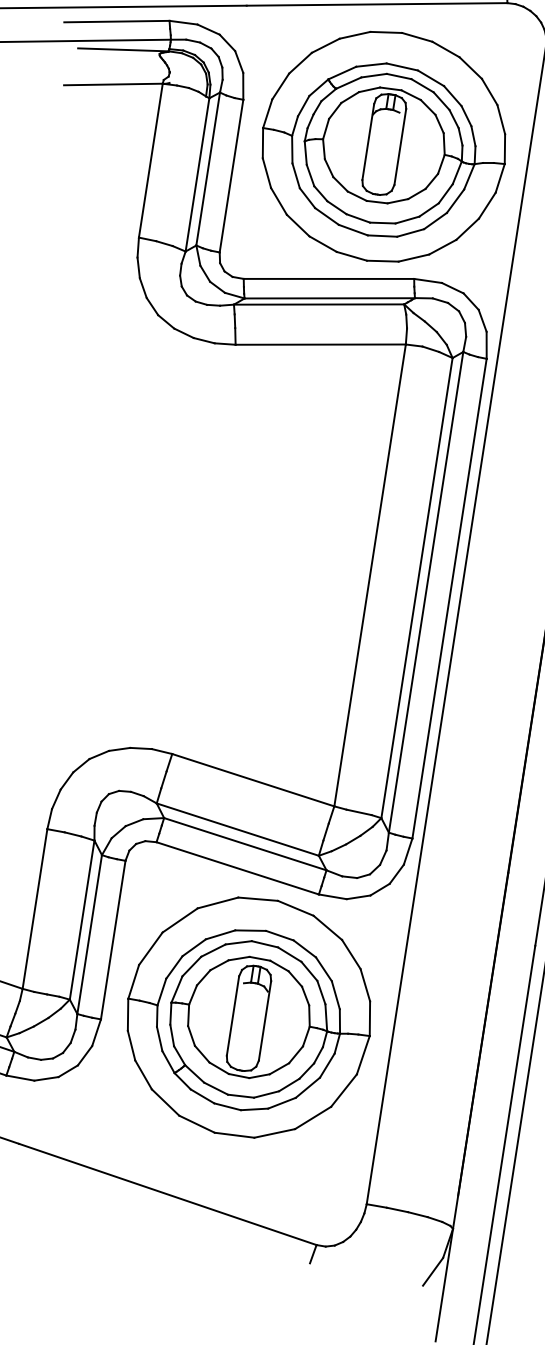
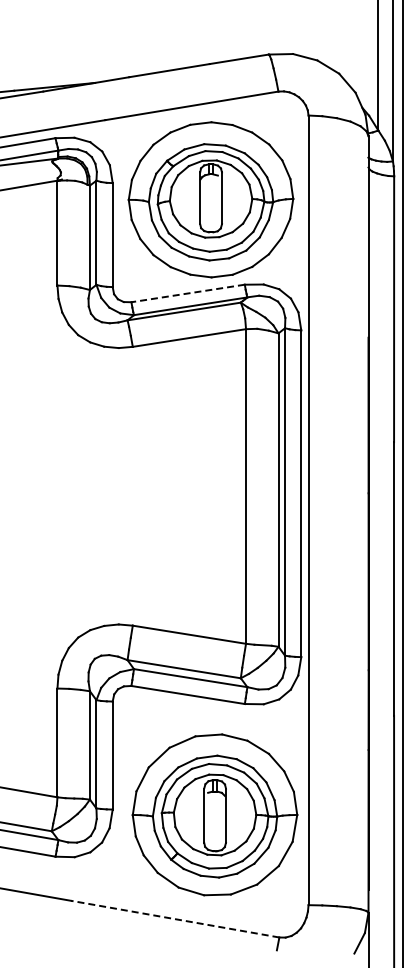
line: (328, 278) -> (187, 293), solid -> dashed
part: (248, 1016) -> (214, 814), moved
line: (168, 1195) -> (175, 919), solid -> dashed

